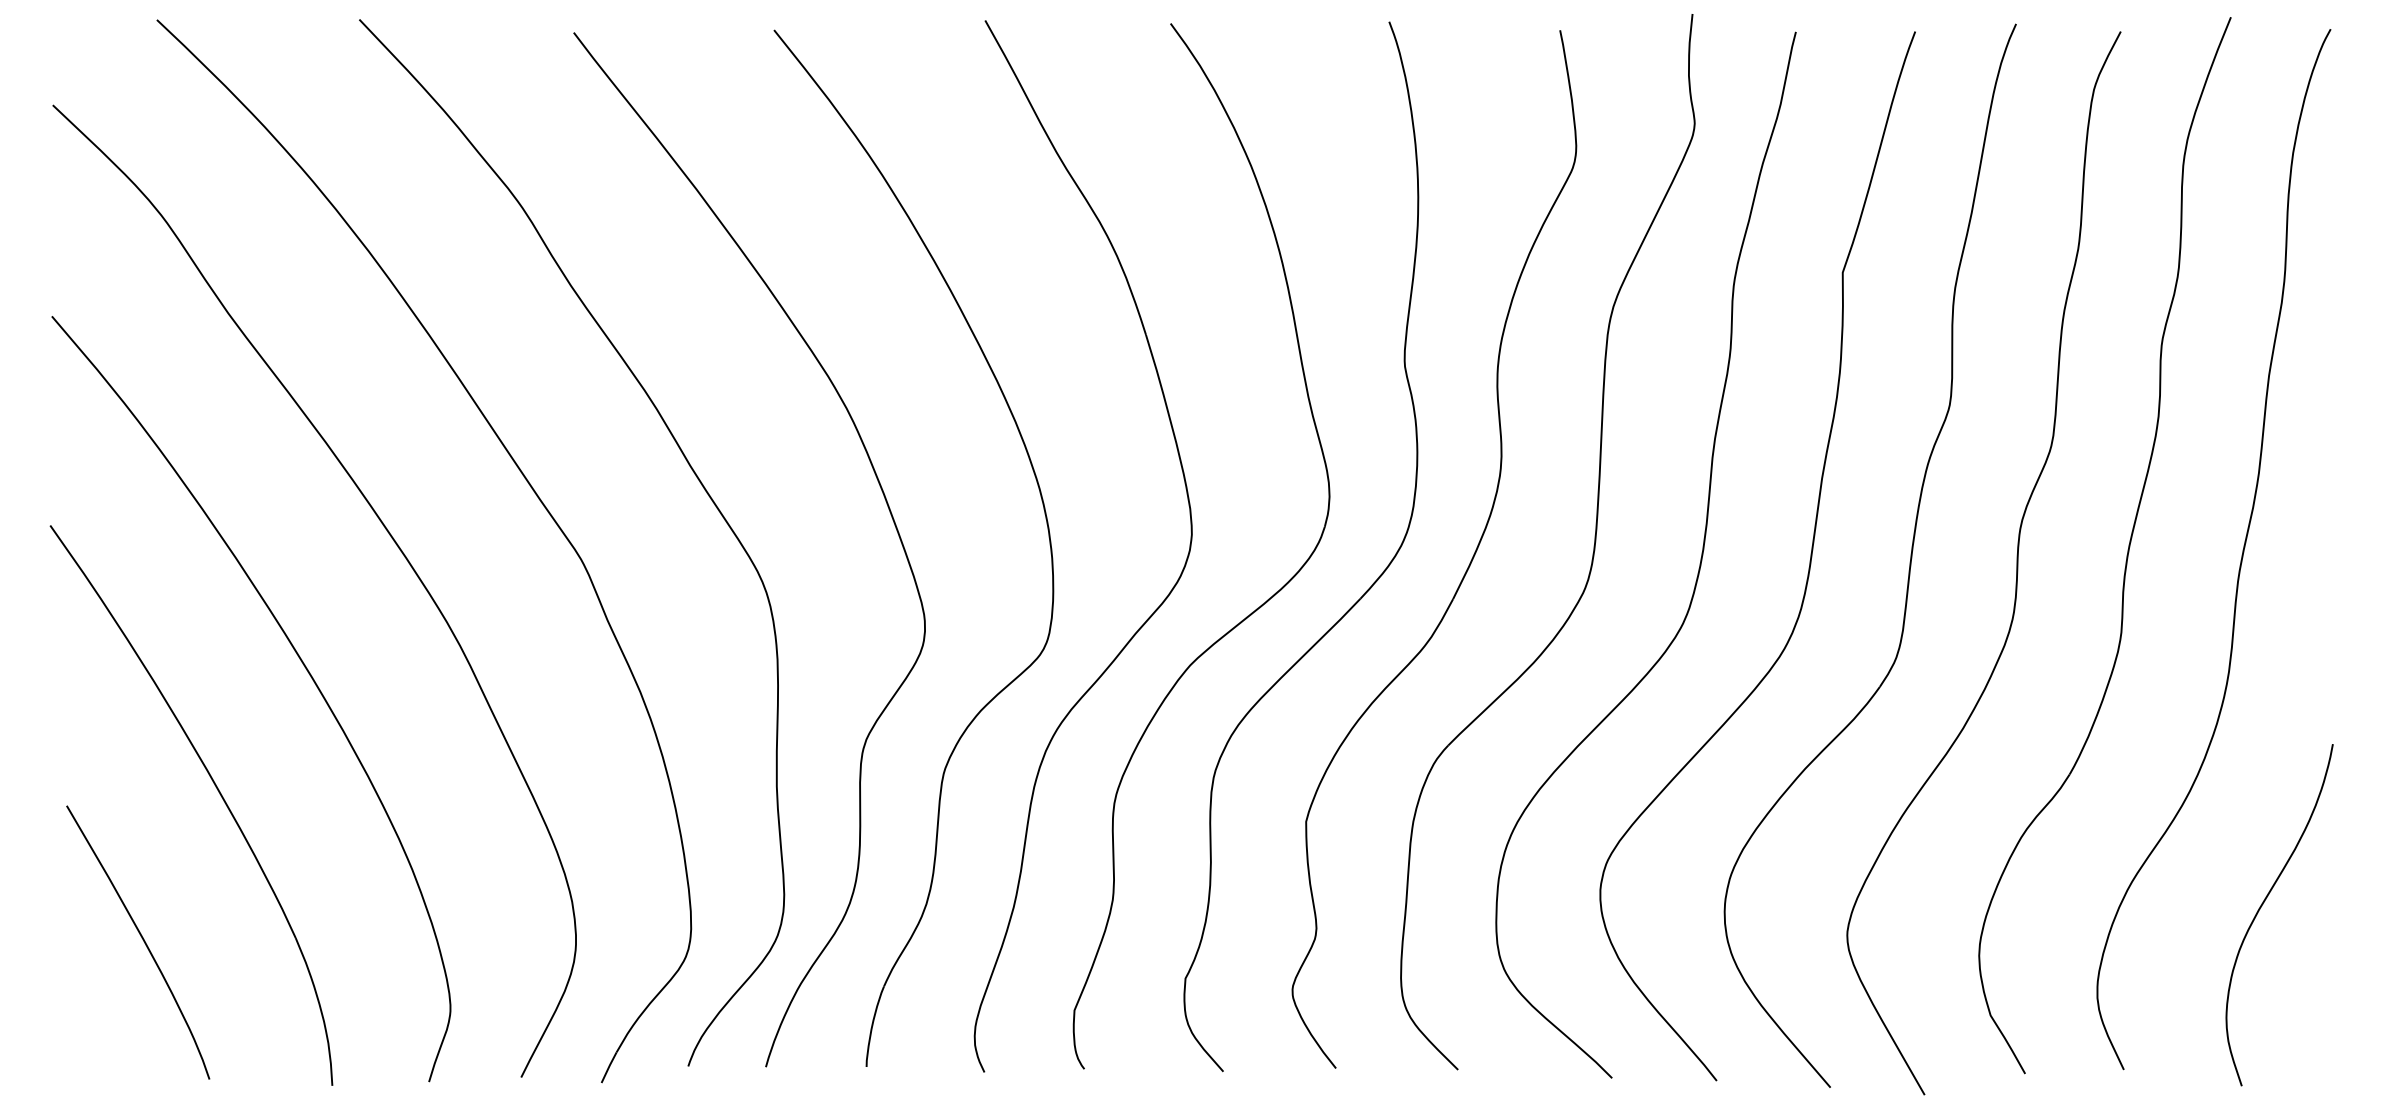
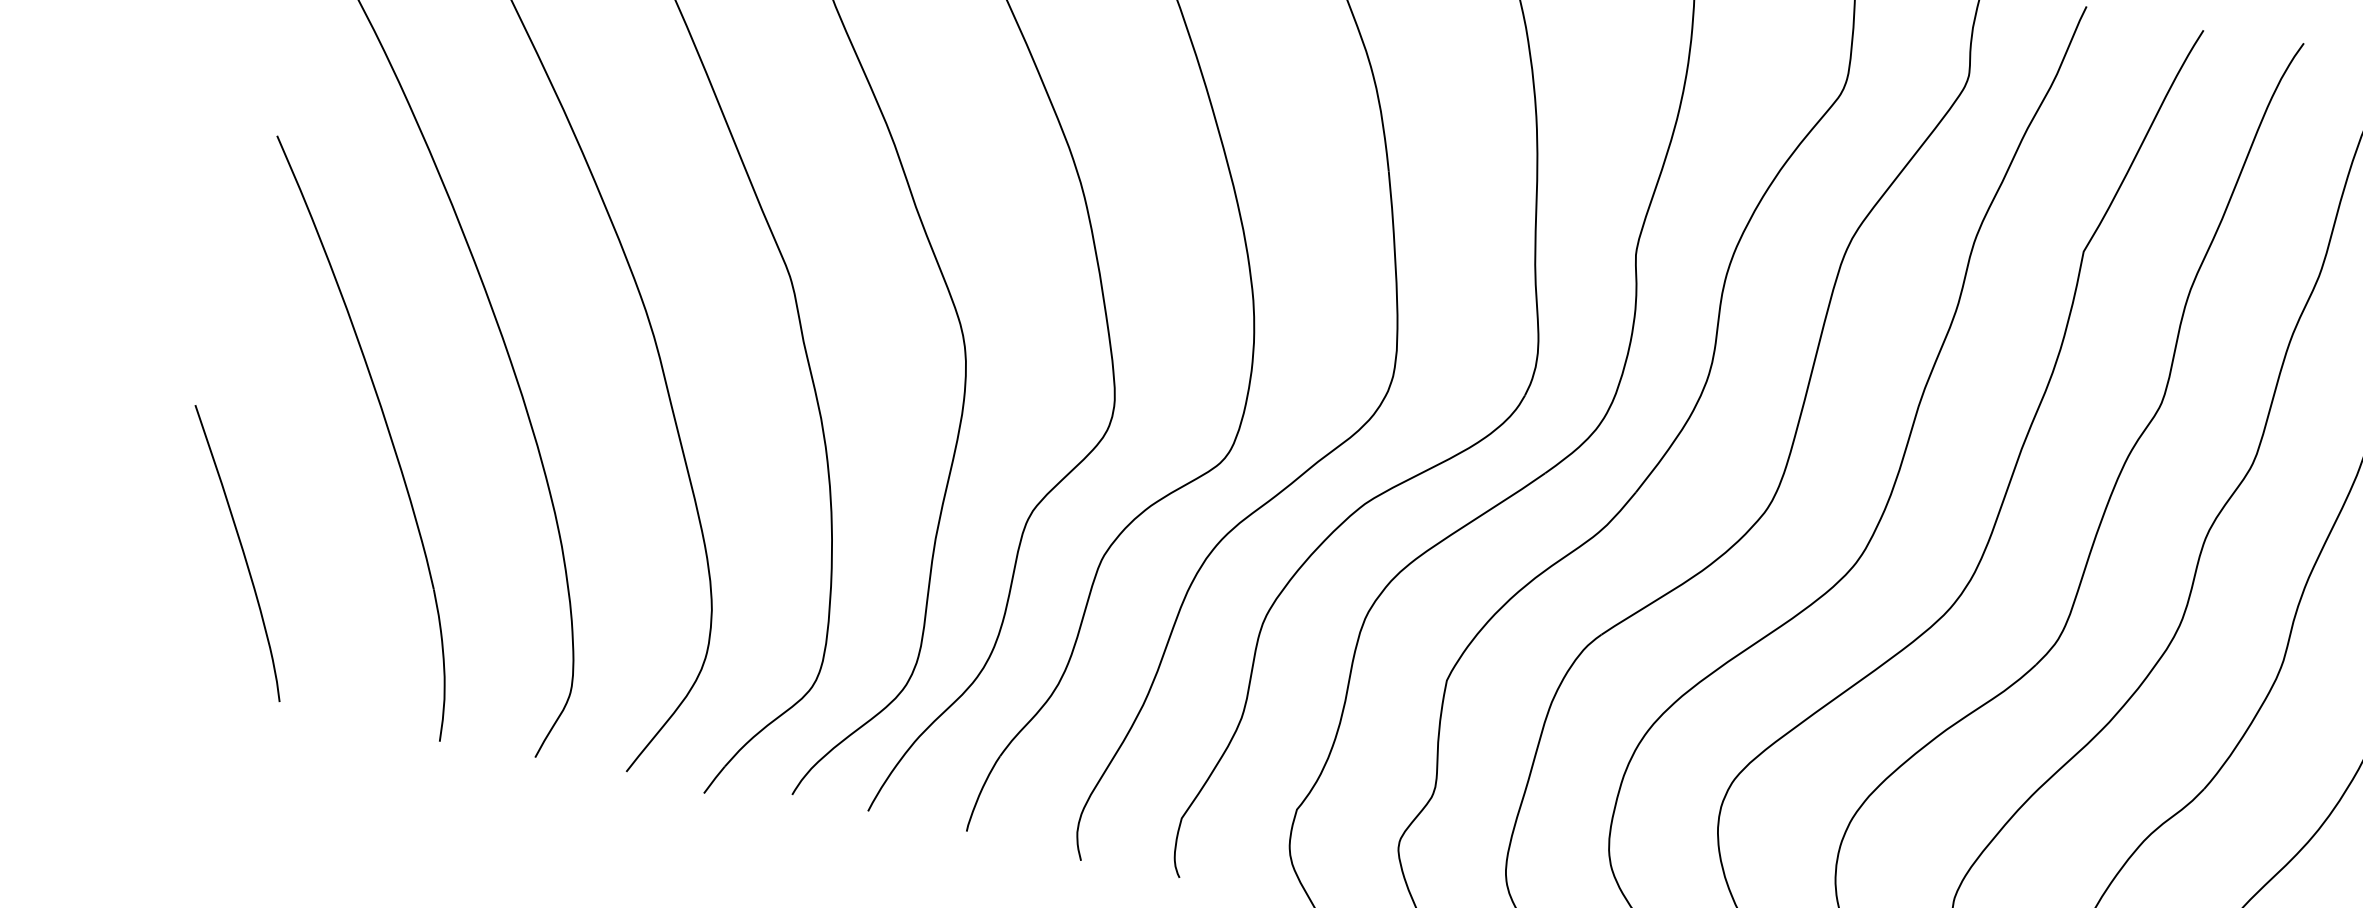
curve: (141, 938) -> (241, 550), moved

